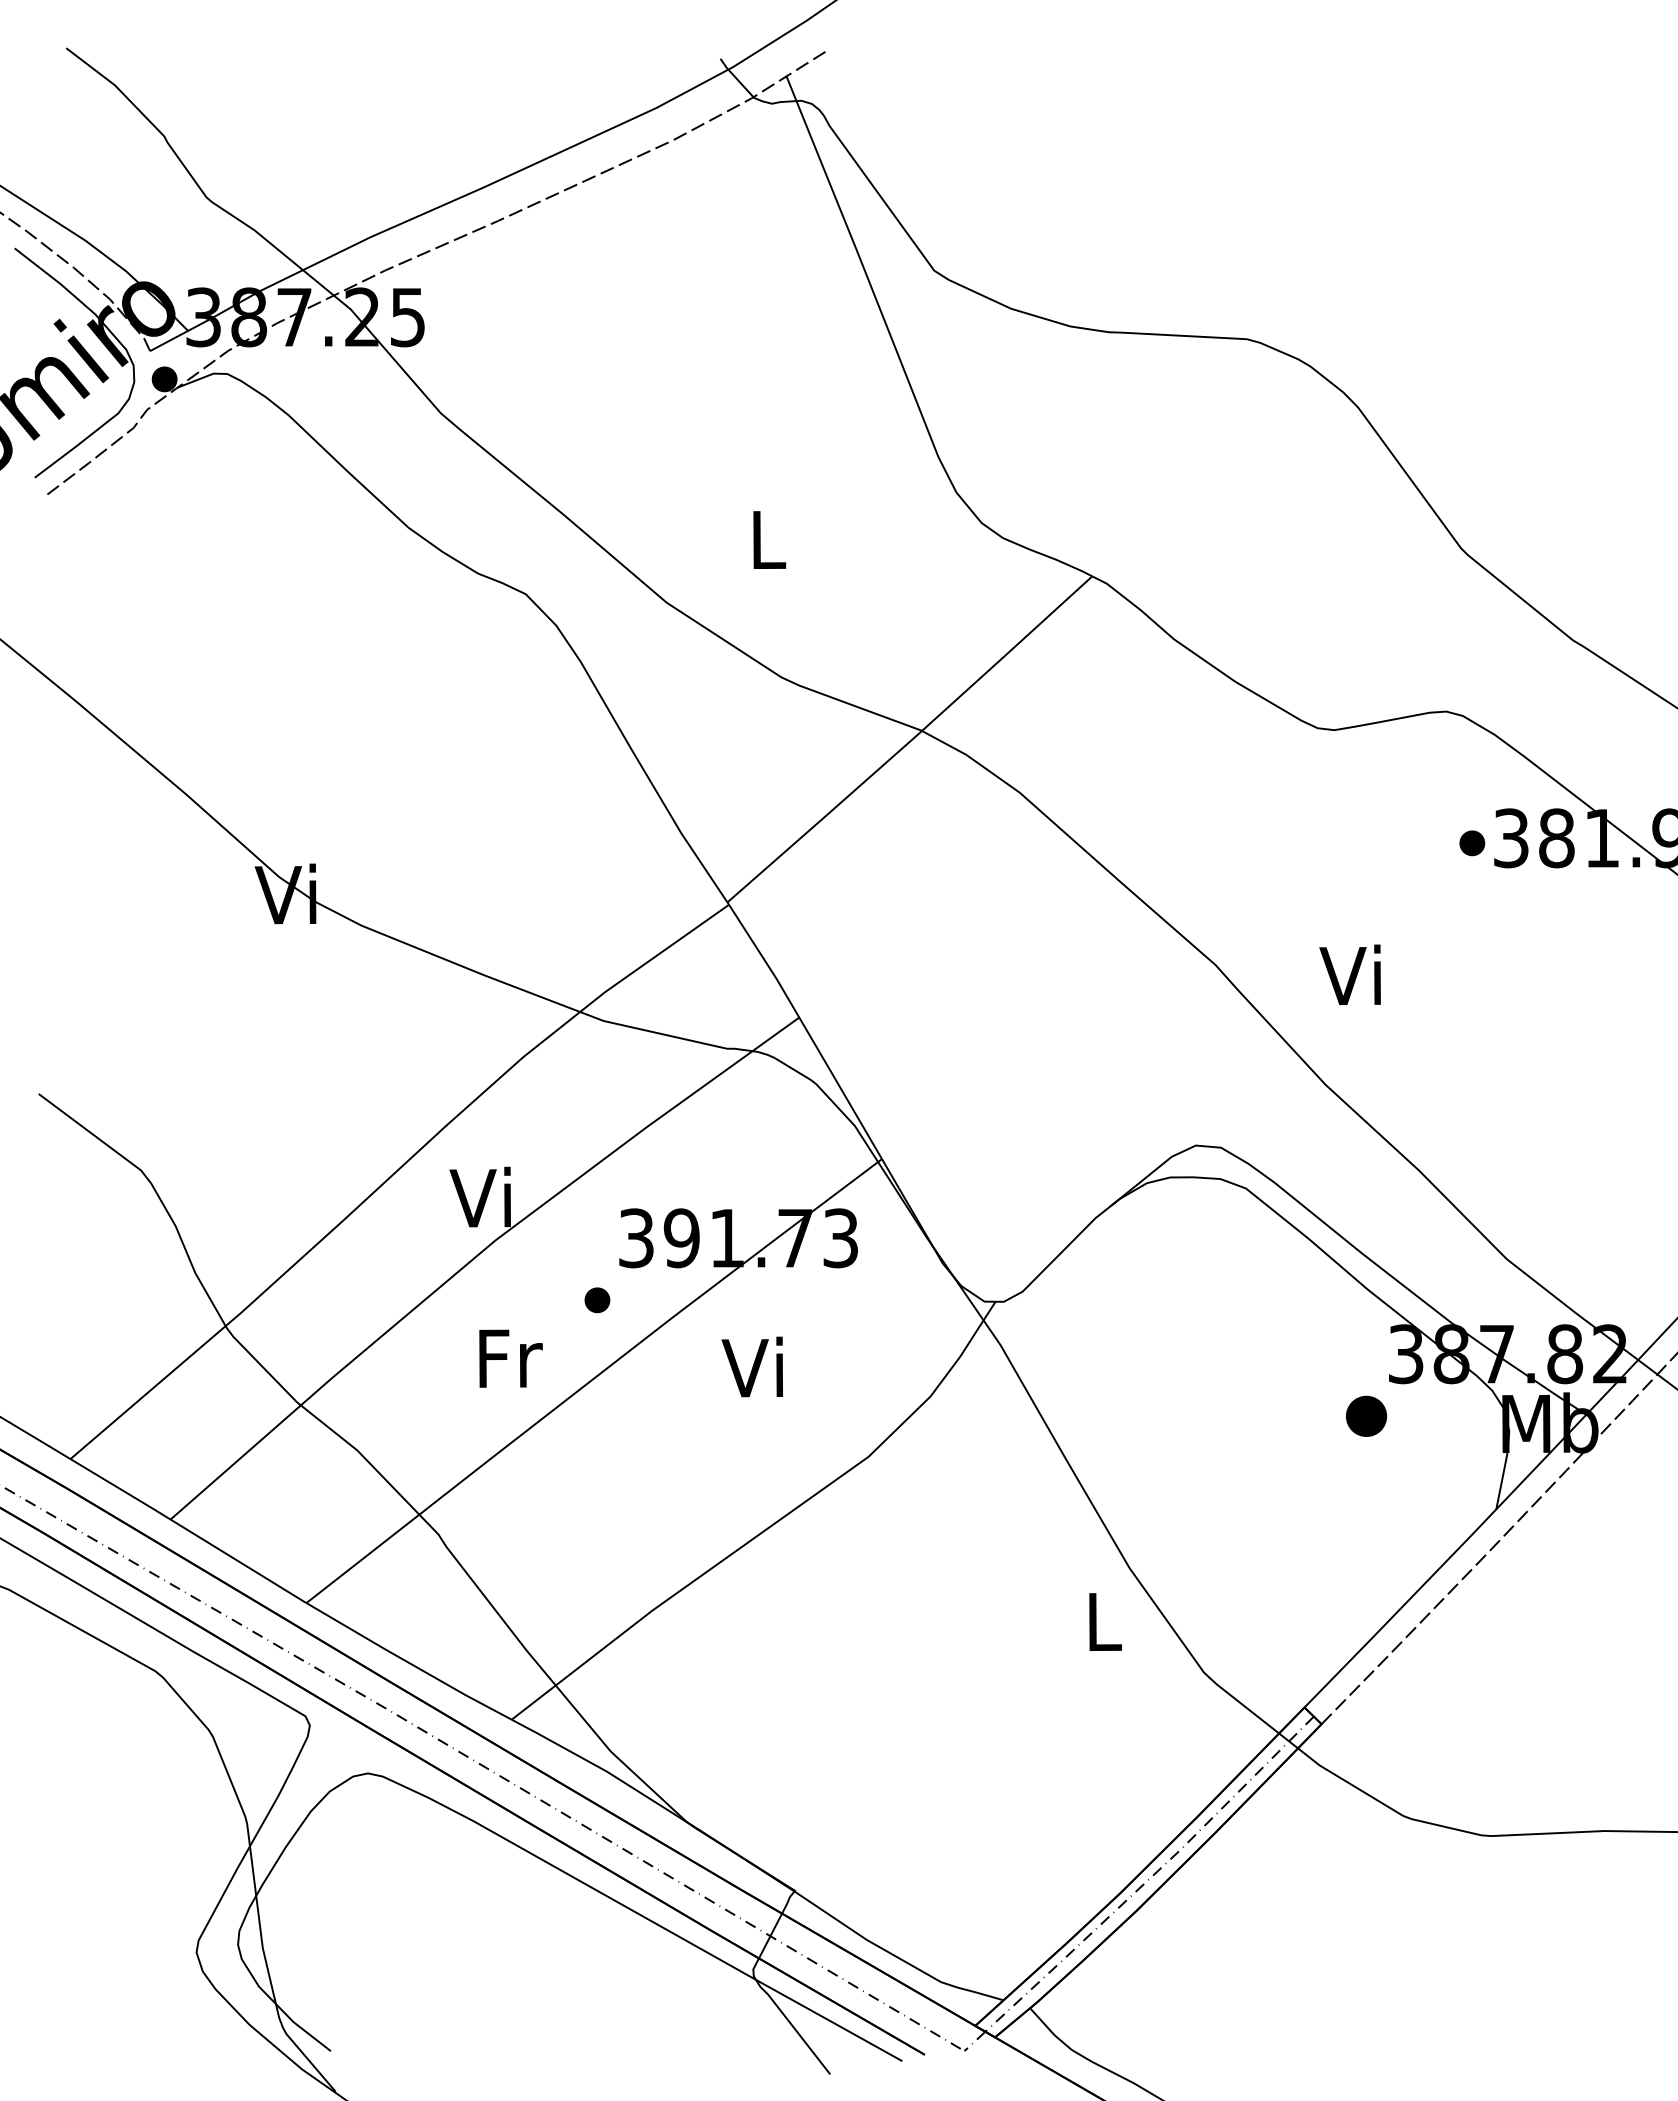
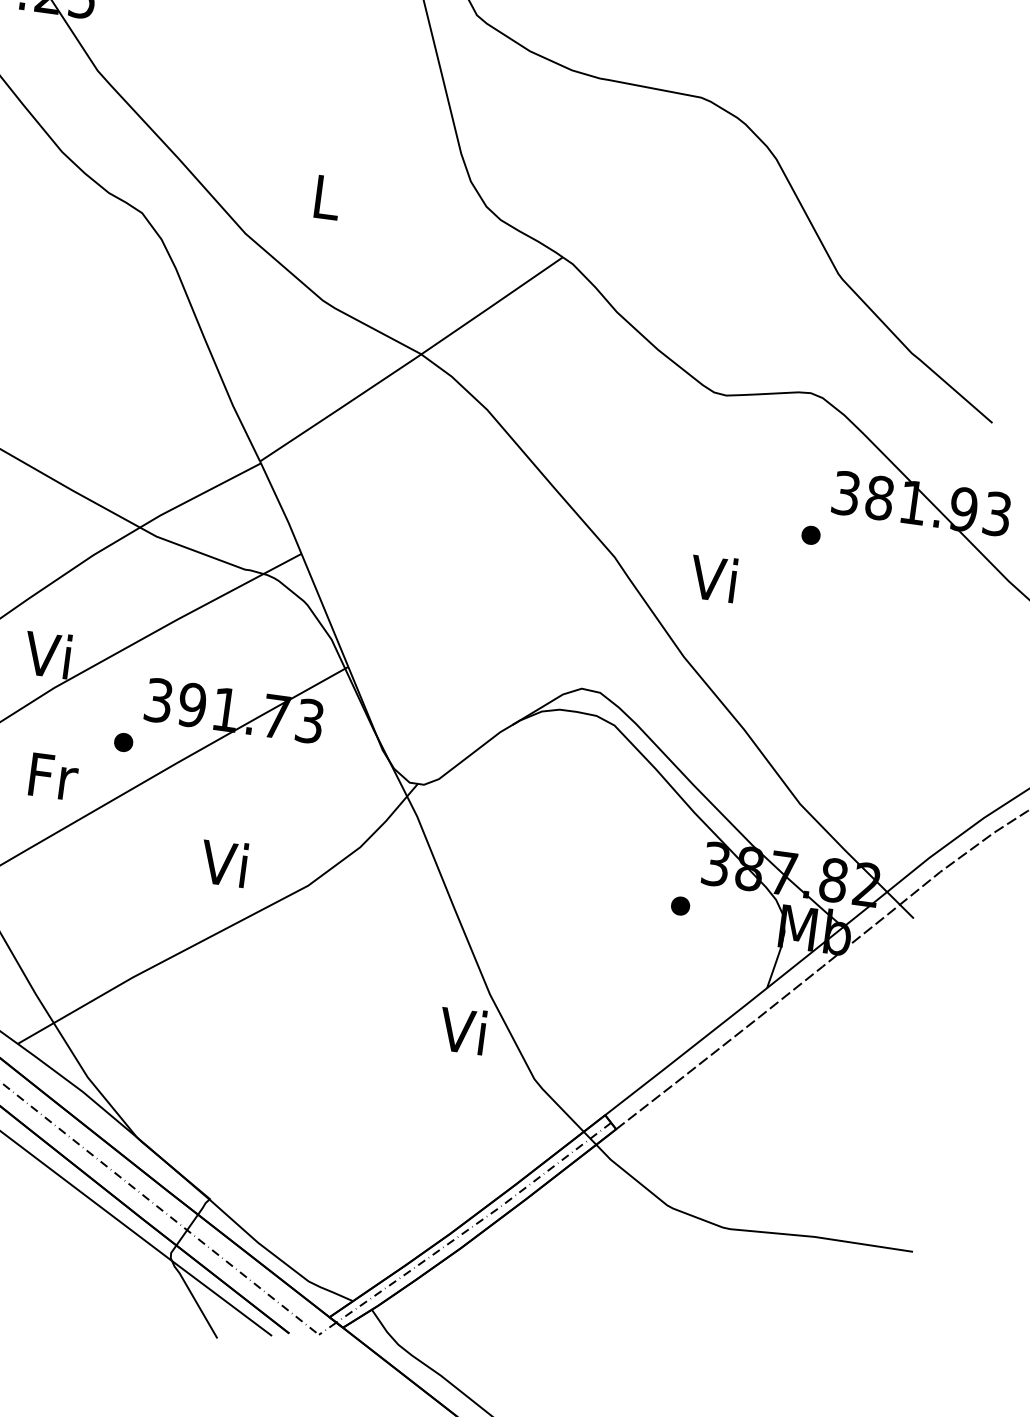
part: (1472, 843) -> (811, 535), moved
text: (751, 1366) -> (223, 862), moved
part: (1366, 1415) -> (680, 905), size x0.62
text: (1099, 1620) -> (462, 1030), L -> Vi

